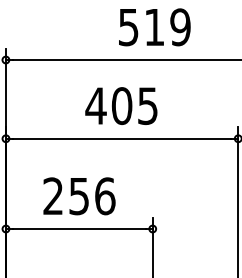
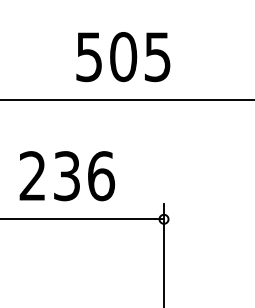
text: (95, 106) -> (88, 57), 405 -> 505
text: (79, 195) -> (67, 175), 256 -> 236

